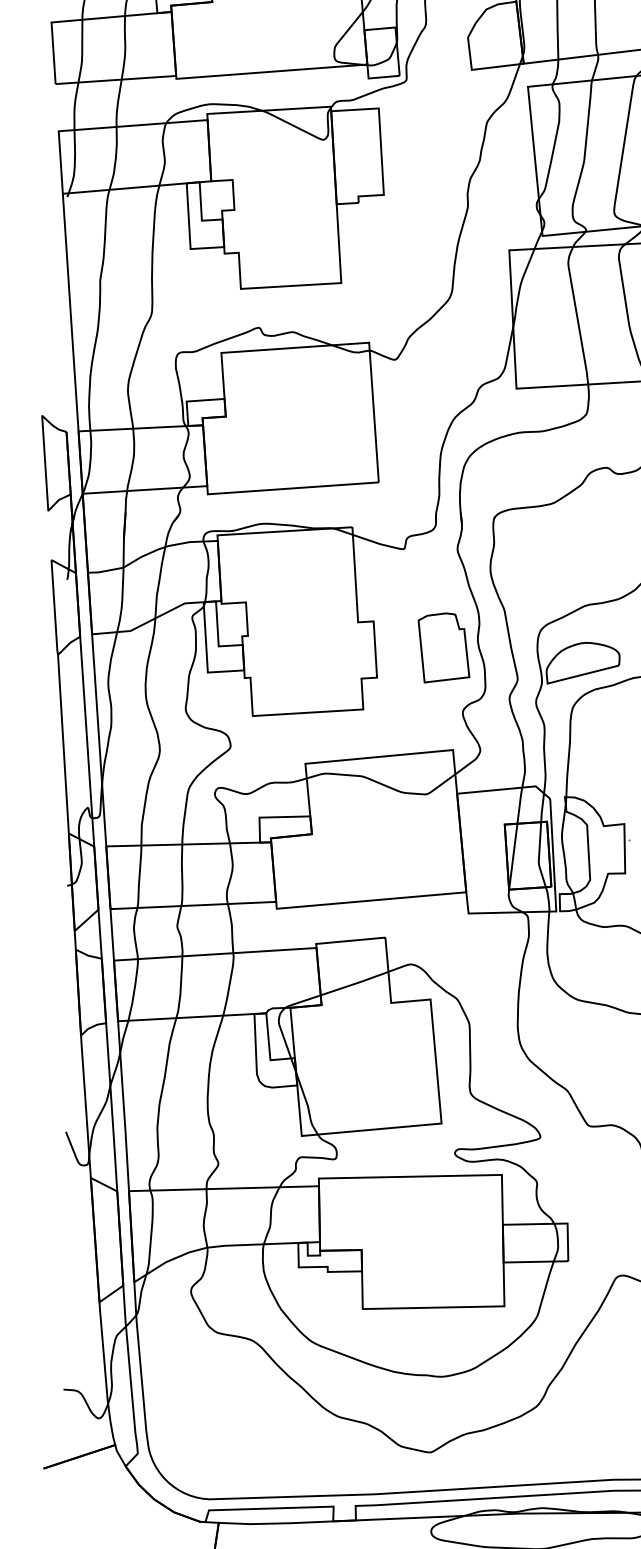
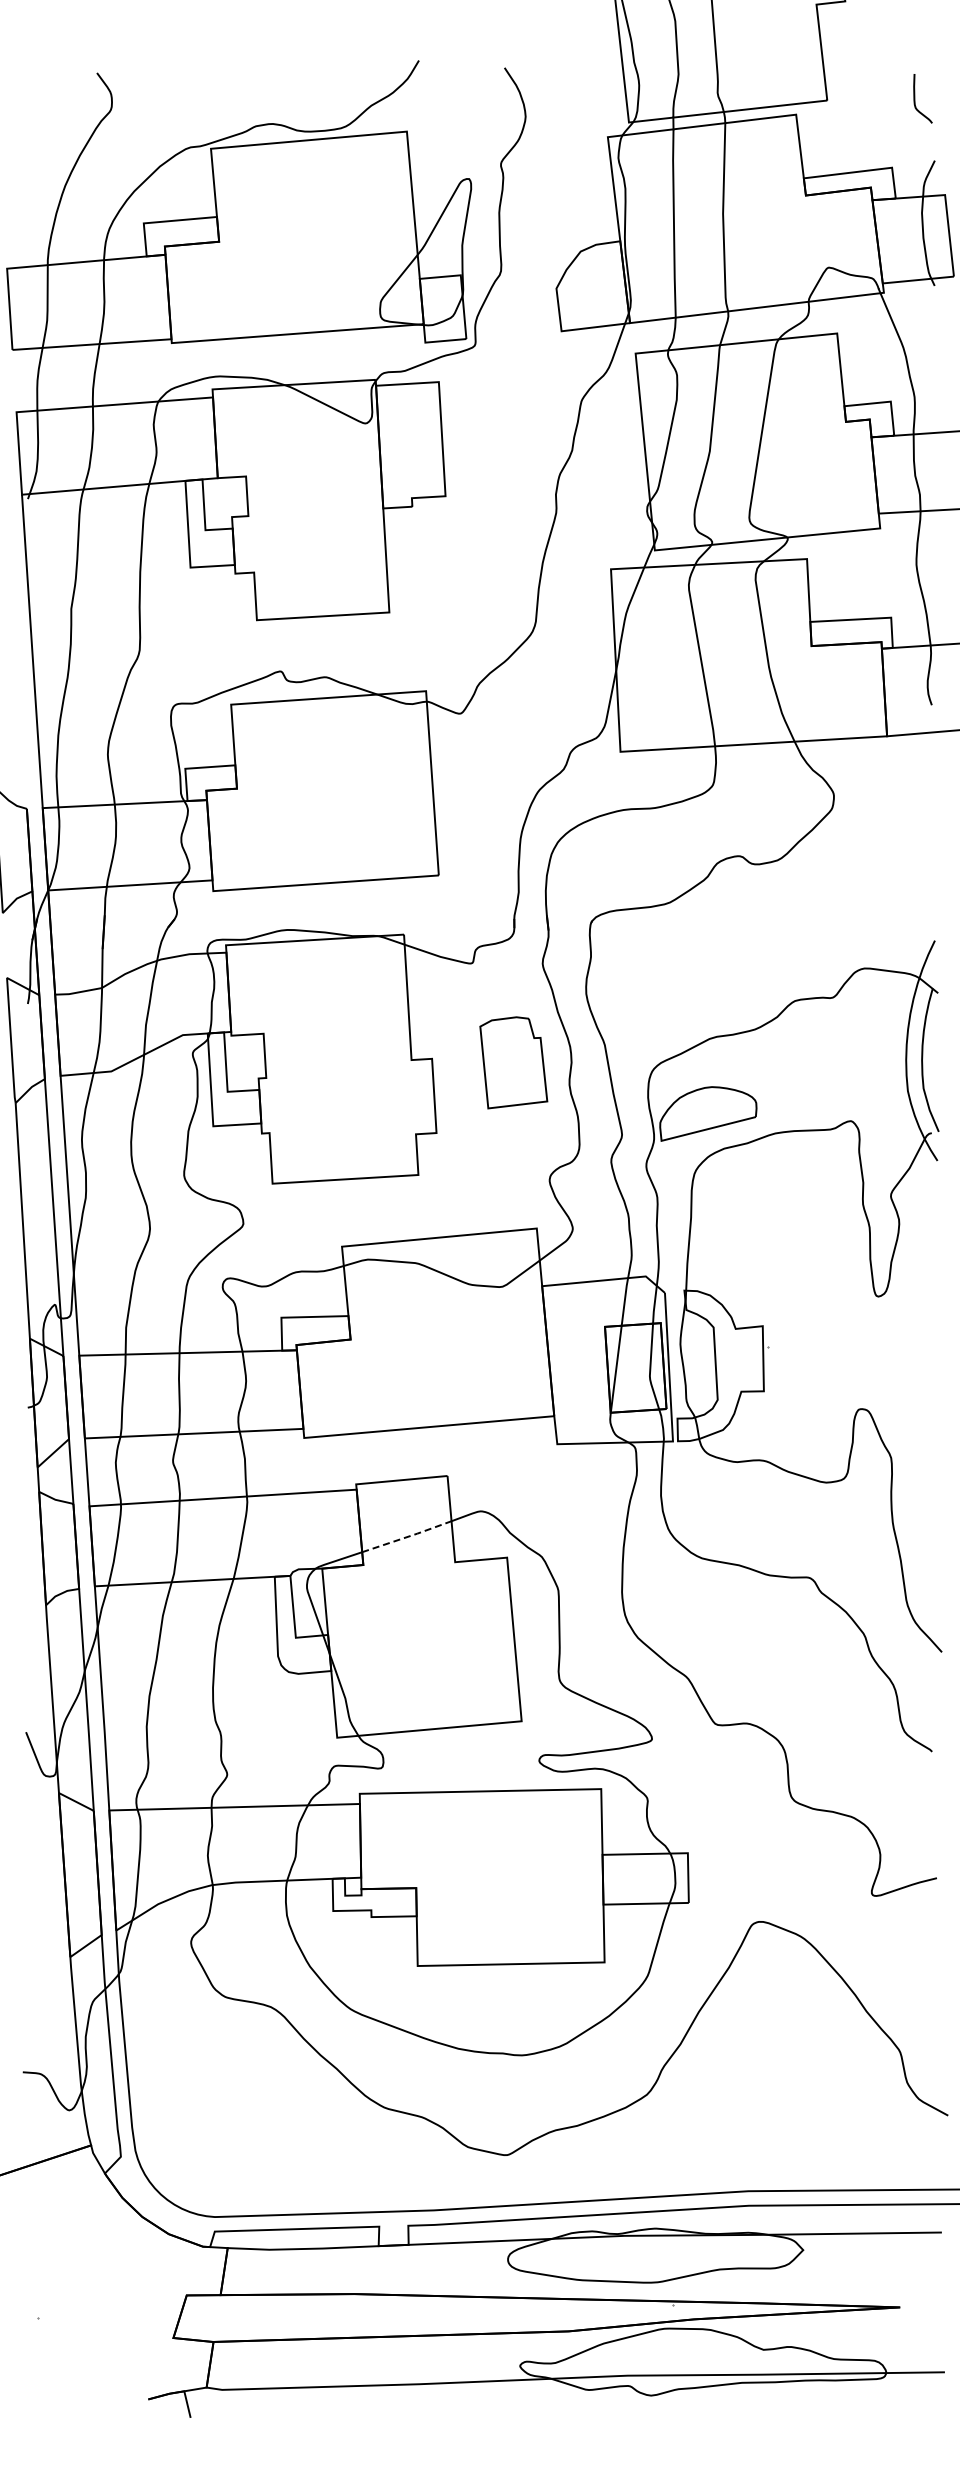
part: (443, 647) -> (513, 1062), moved
line: (355, 983) -> (407, 1536), solid -> dashed

